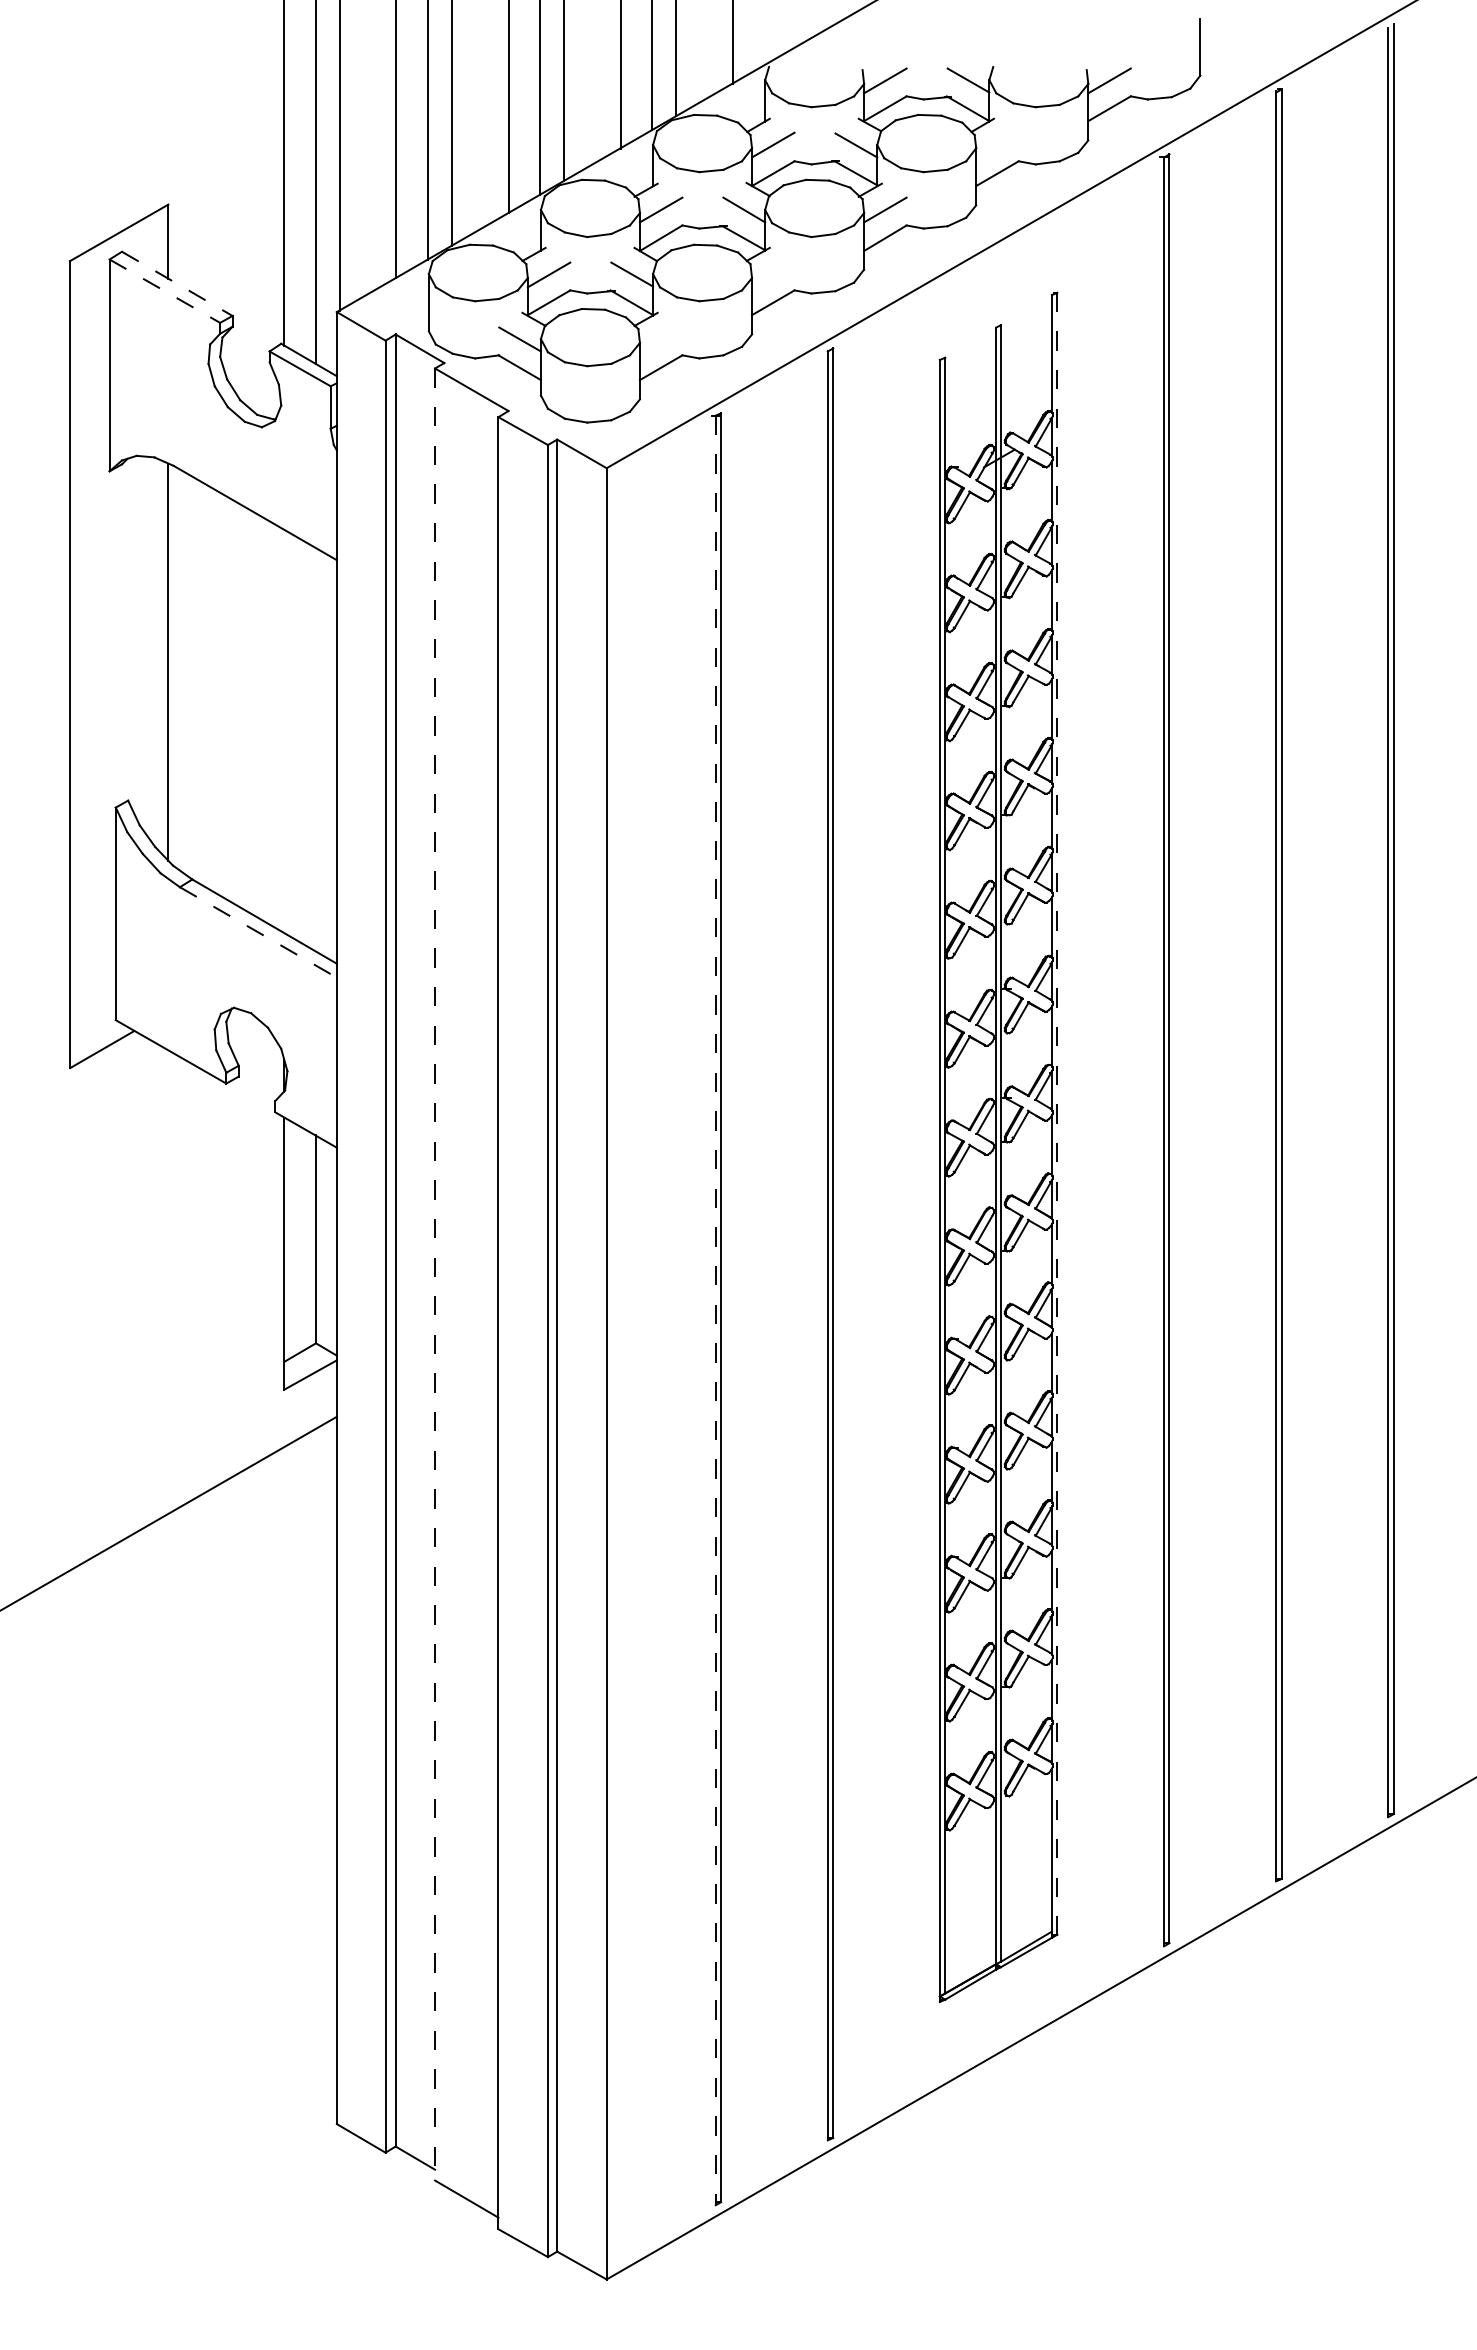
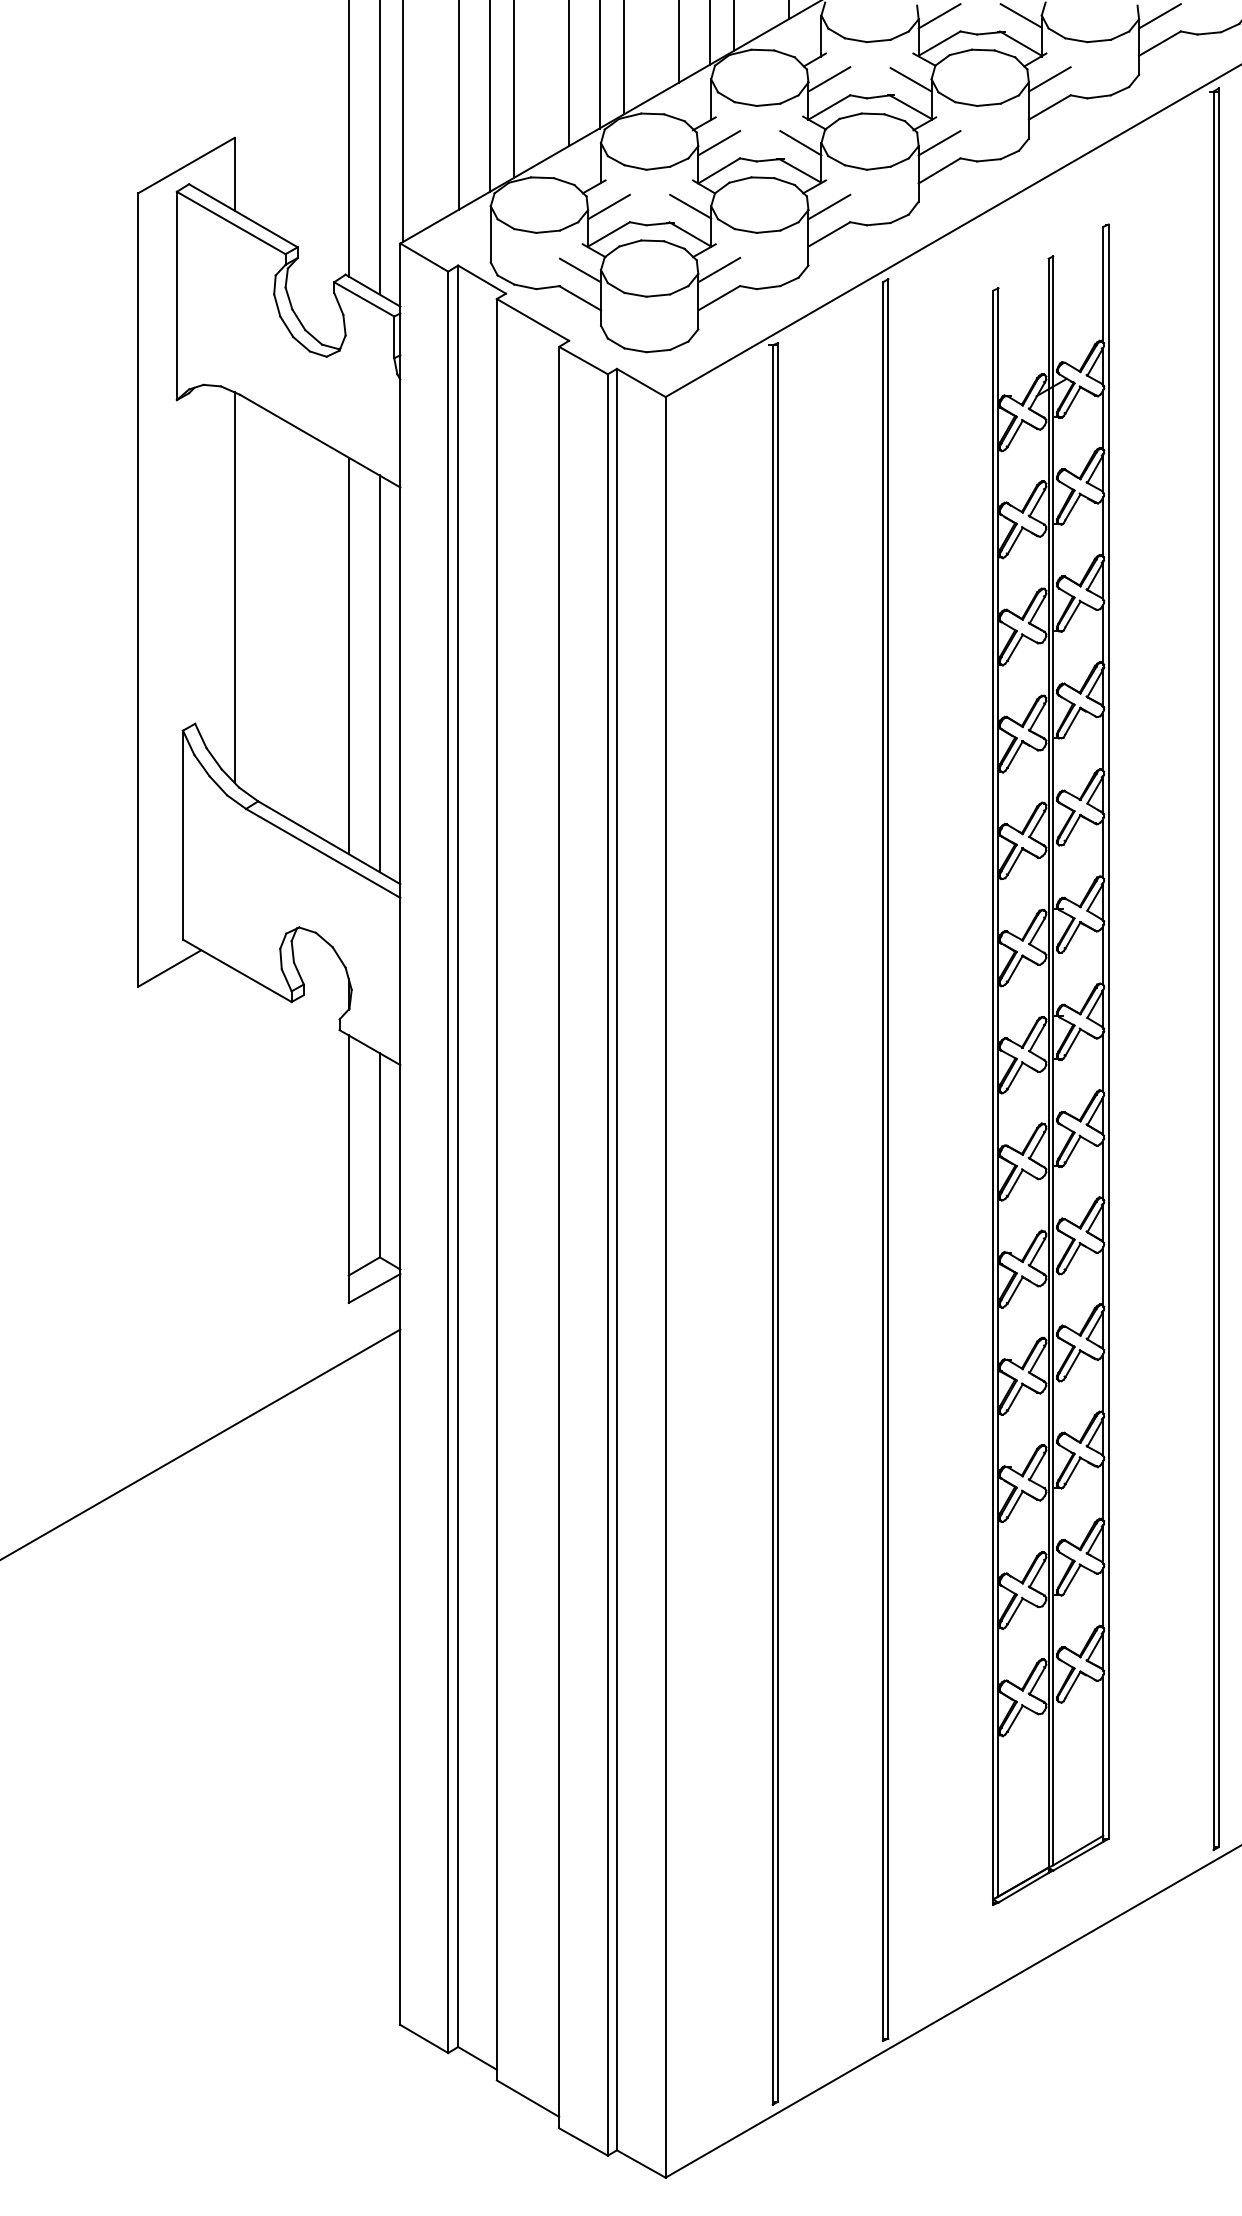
line: (997, 144) -> (1049, 78), added
line: (773, 274) -> (829, 206), added
line: (177, 283) -> (243, 215), dashed -> solid
line: (164, 291) -> (230, 223), dashed -> solid
line: (660, 338) -> (718, 269), added
line: (284, 731) -> (348, 655), added
line: (316, 749) -> (380, 673), added
line: (258, 932) -> (323, 853), dashed -> solid
line: (1057, 1113) -> (1108, 1031), dashed -> solid
line: (435, 1275) -> (497, 1190), dashed -> solid
line: (715, 1310) -> (772, 1225), dashed -> solid

